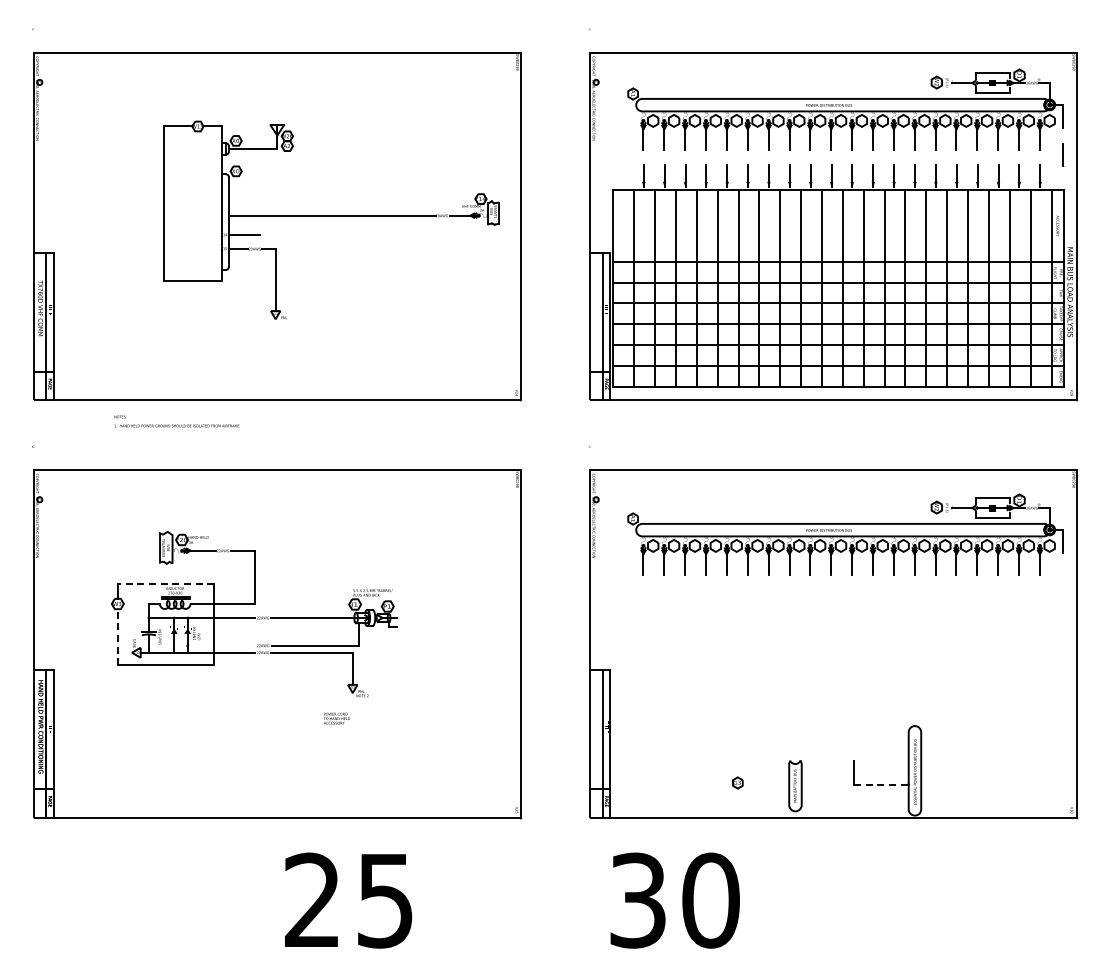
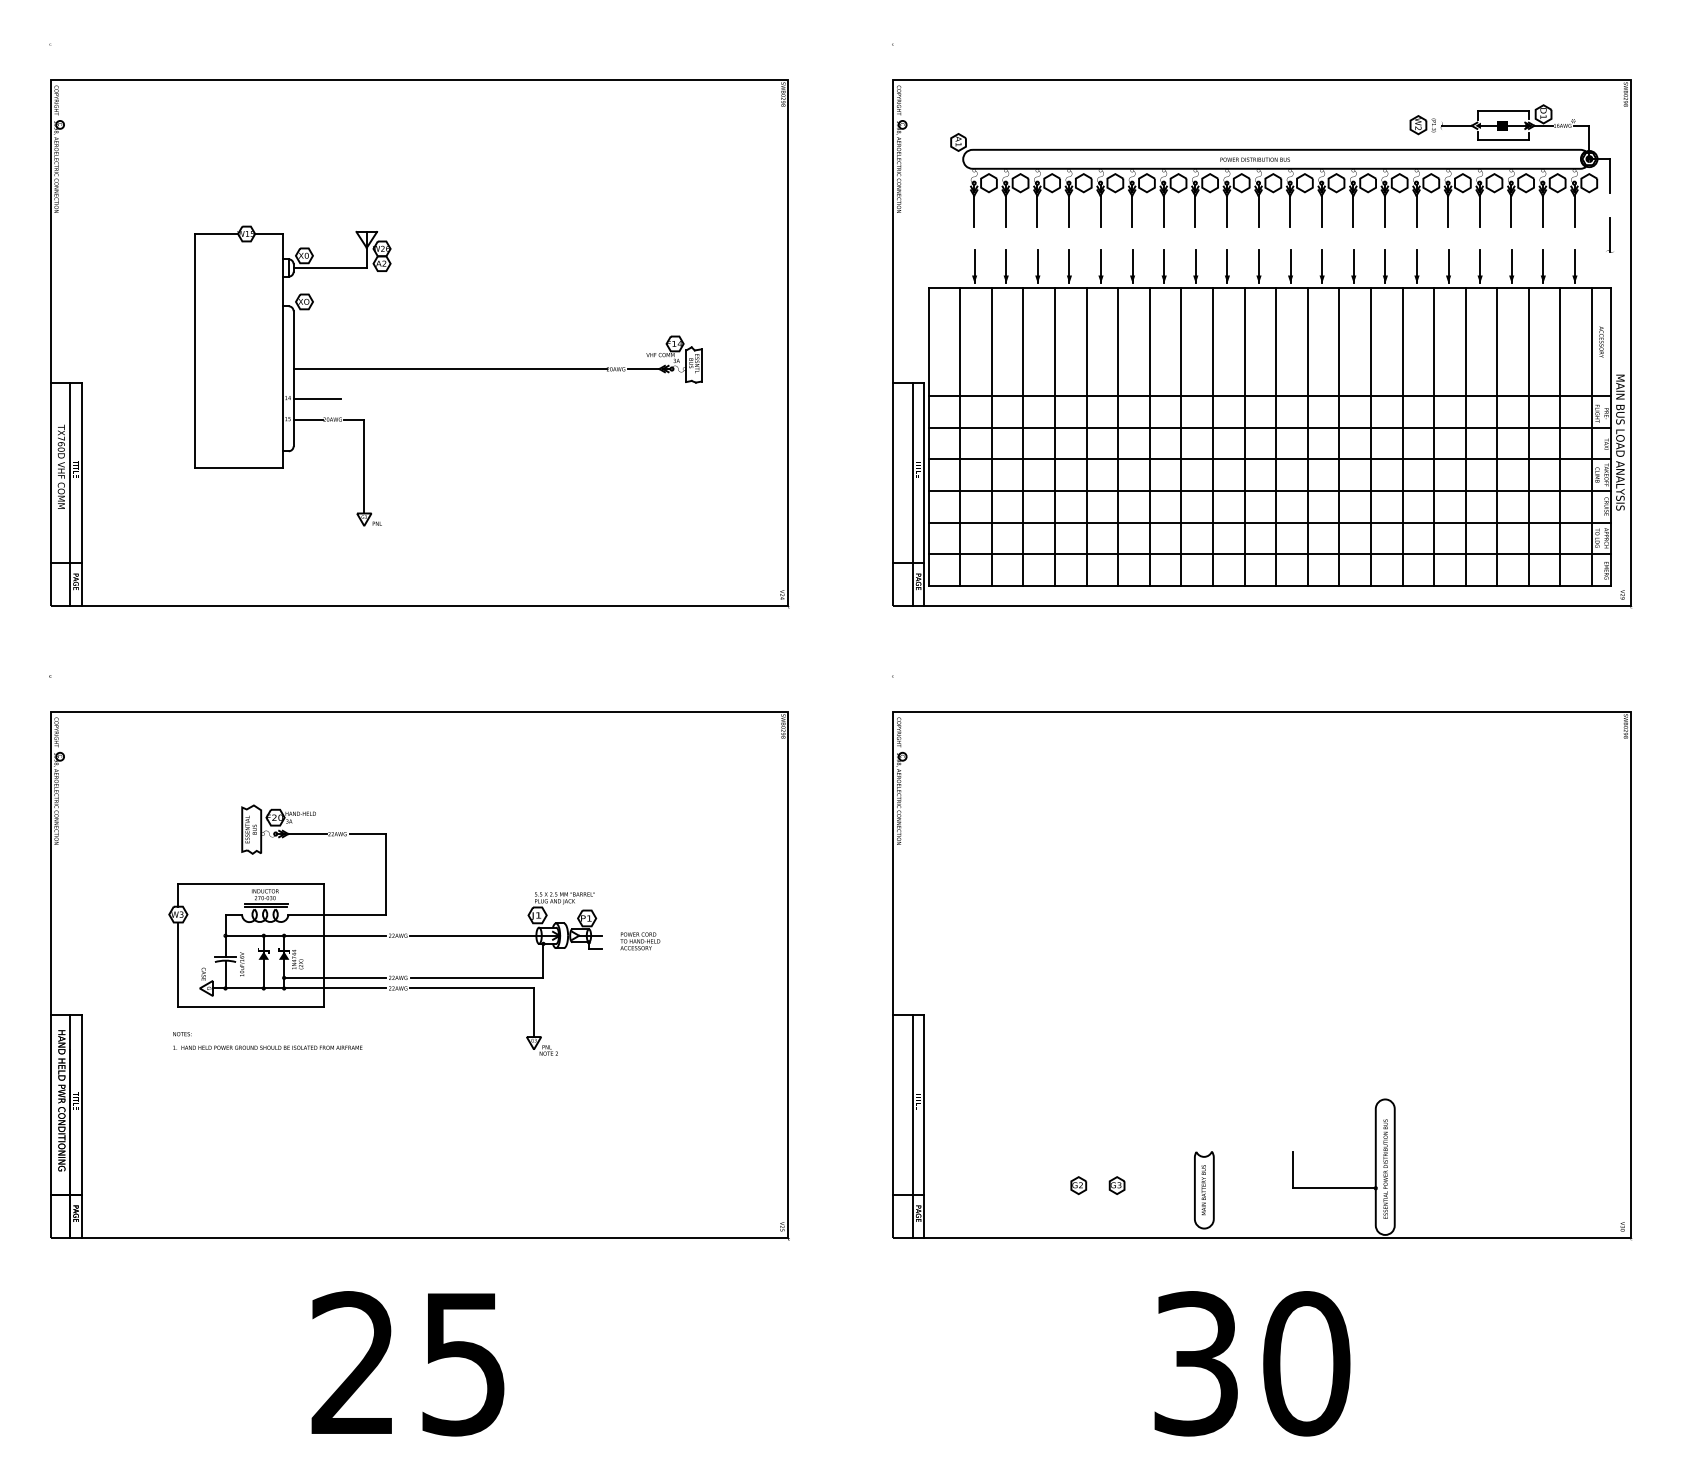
part: (331, 219) -> (448, 374), moved
text: (176, 421) -> (267, 1041), moved
part: (845, 534) -> (1280, 809), removed
line: (165, 583) -> (250, 883), dashed -> solid
line: (117, 637) -> (177, 965), dashed -> solid
line: (220, 645) -> (333, 977), added
text: (337, 718) -> (641, 941), moved
part: (712, 782) -> (1078, 1184), added
line: (881, 784) -> (1334, 1187), dashed -> solid
text: (348, 900) -> (407, 1363), moved
text: (674, 900) -> (1251, 1363), moved

